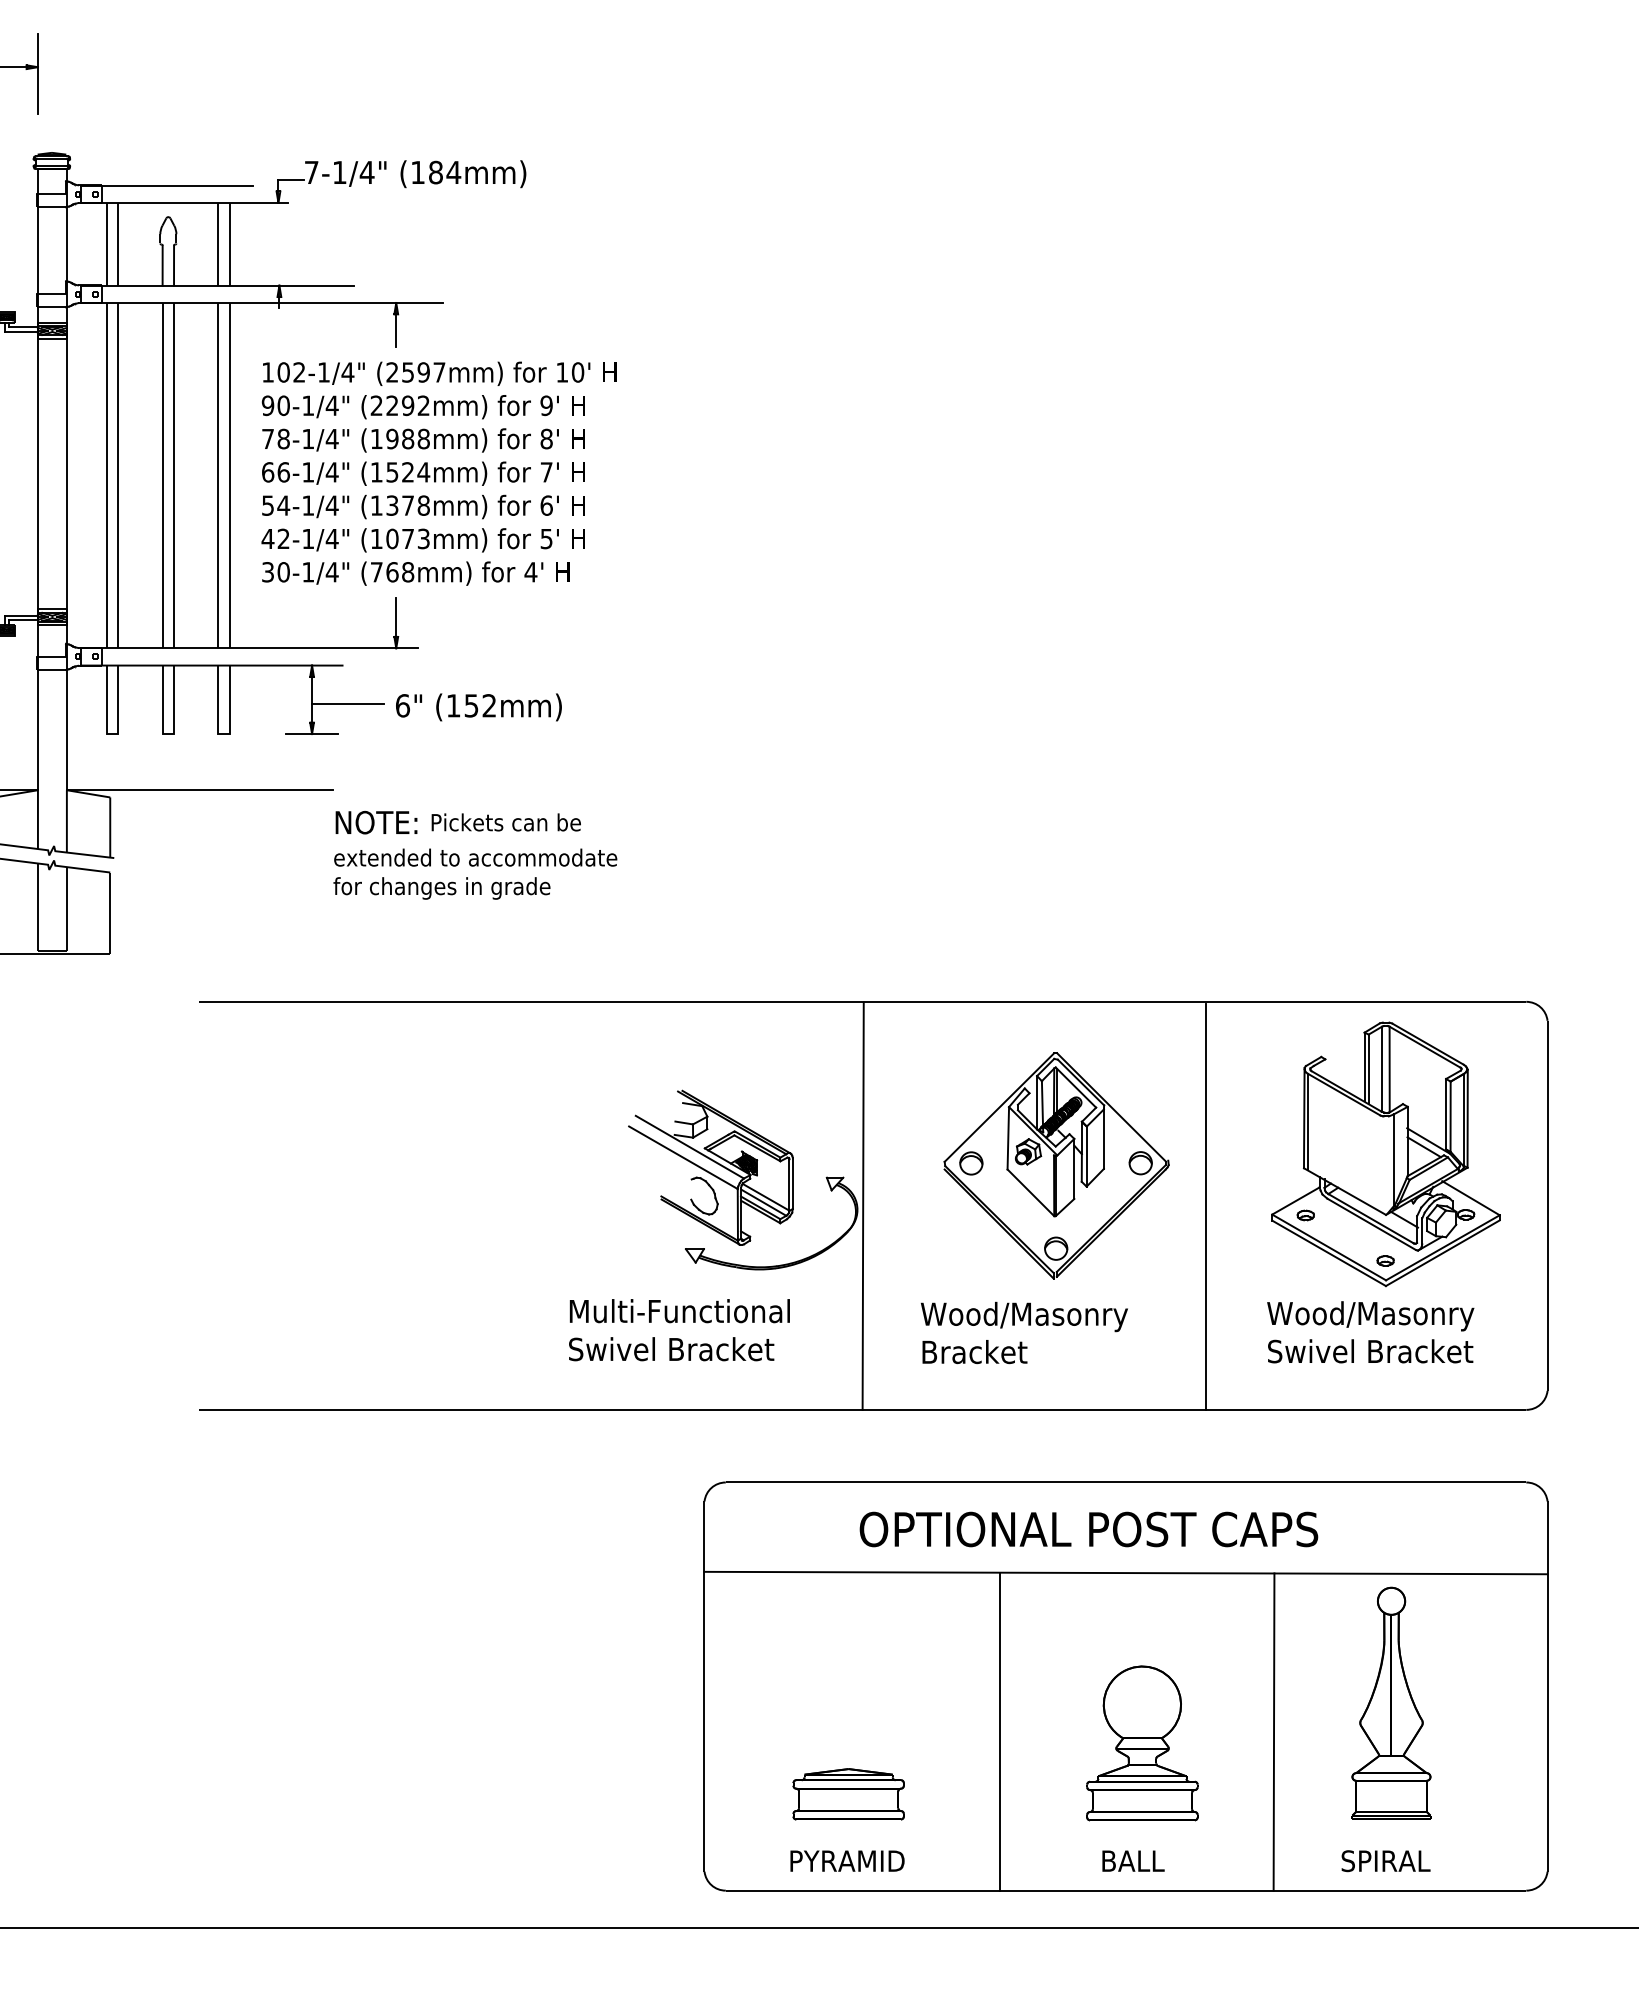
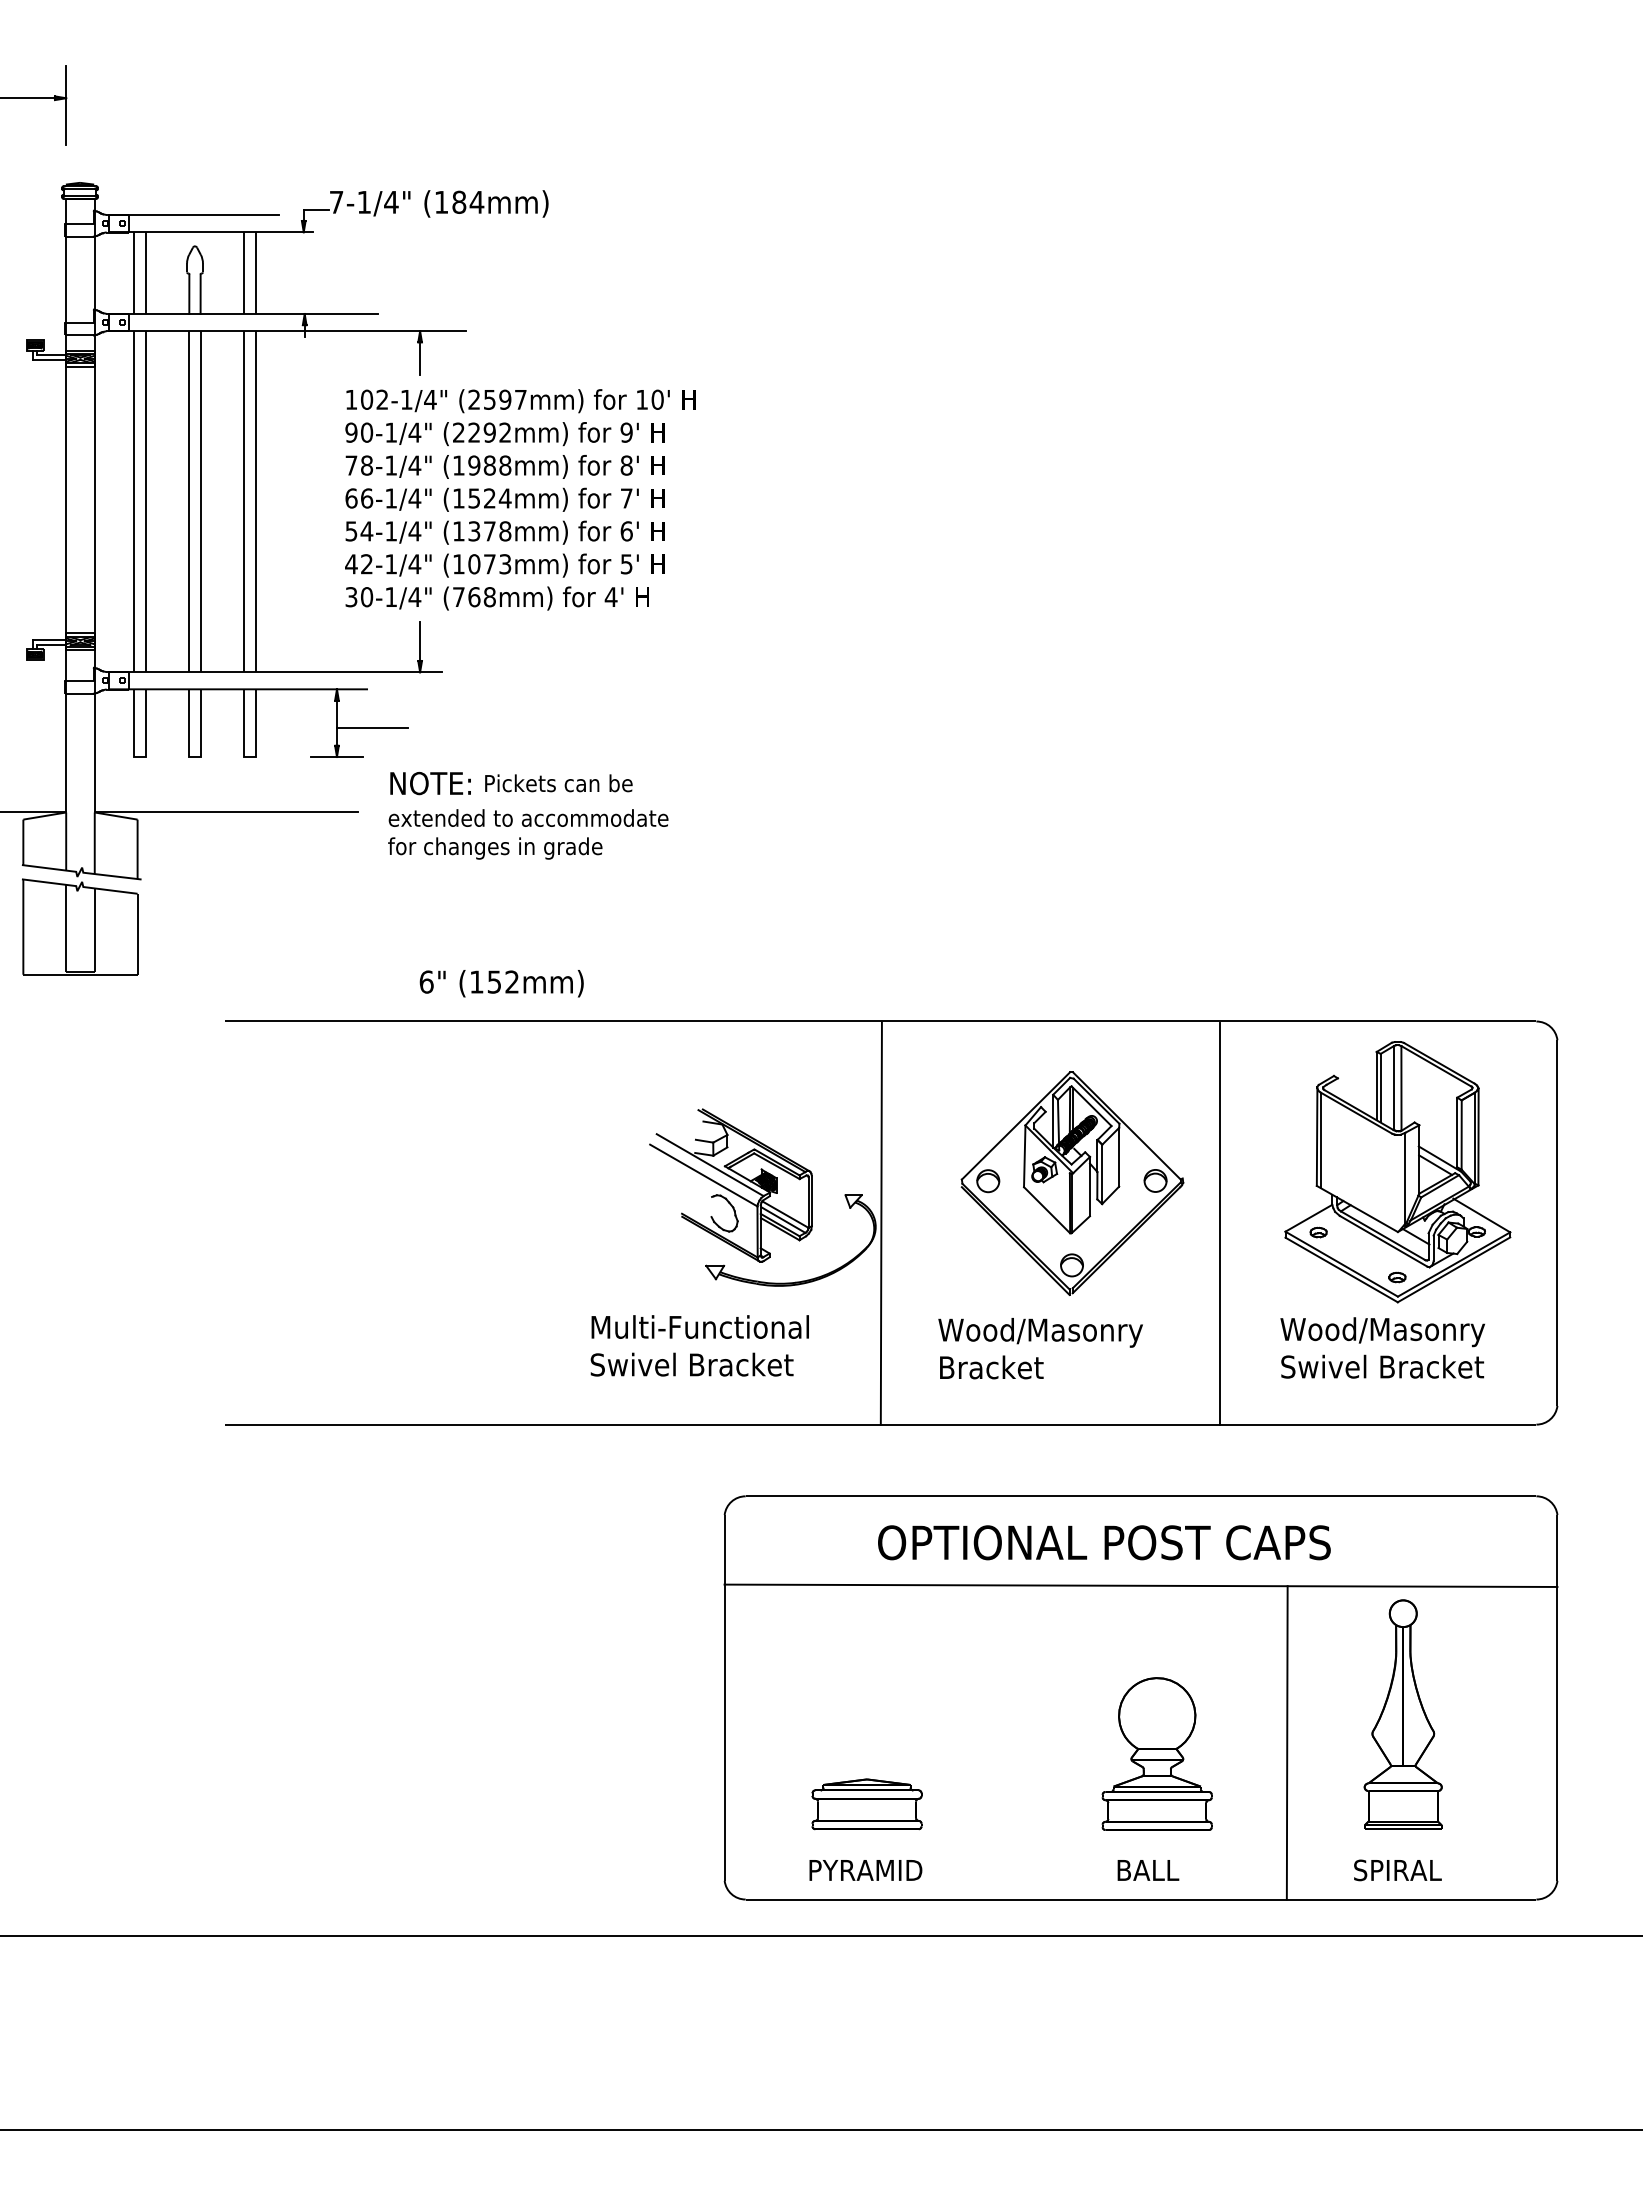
text: (439, 473) -> (520, 499), moved
text: (478, 707) -> (501, 983), moved
text: (475, 855) -> (528, 815), moved
line: (999, 1731) -> (1016, 1742), removed

